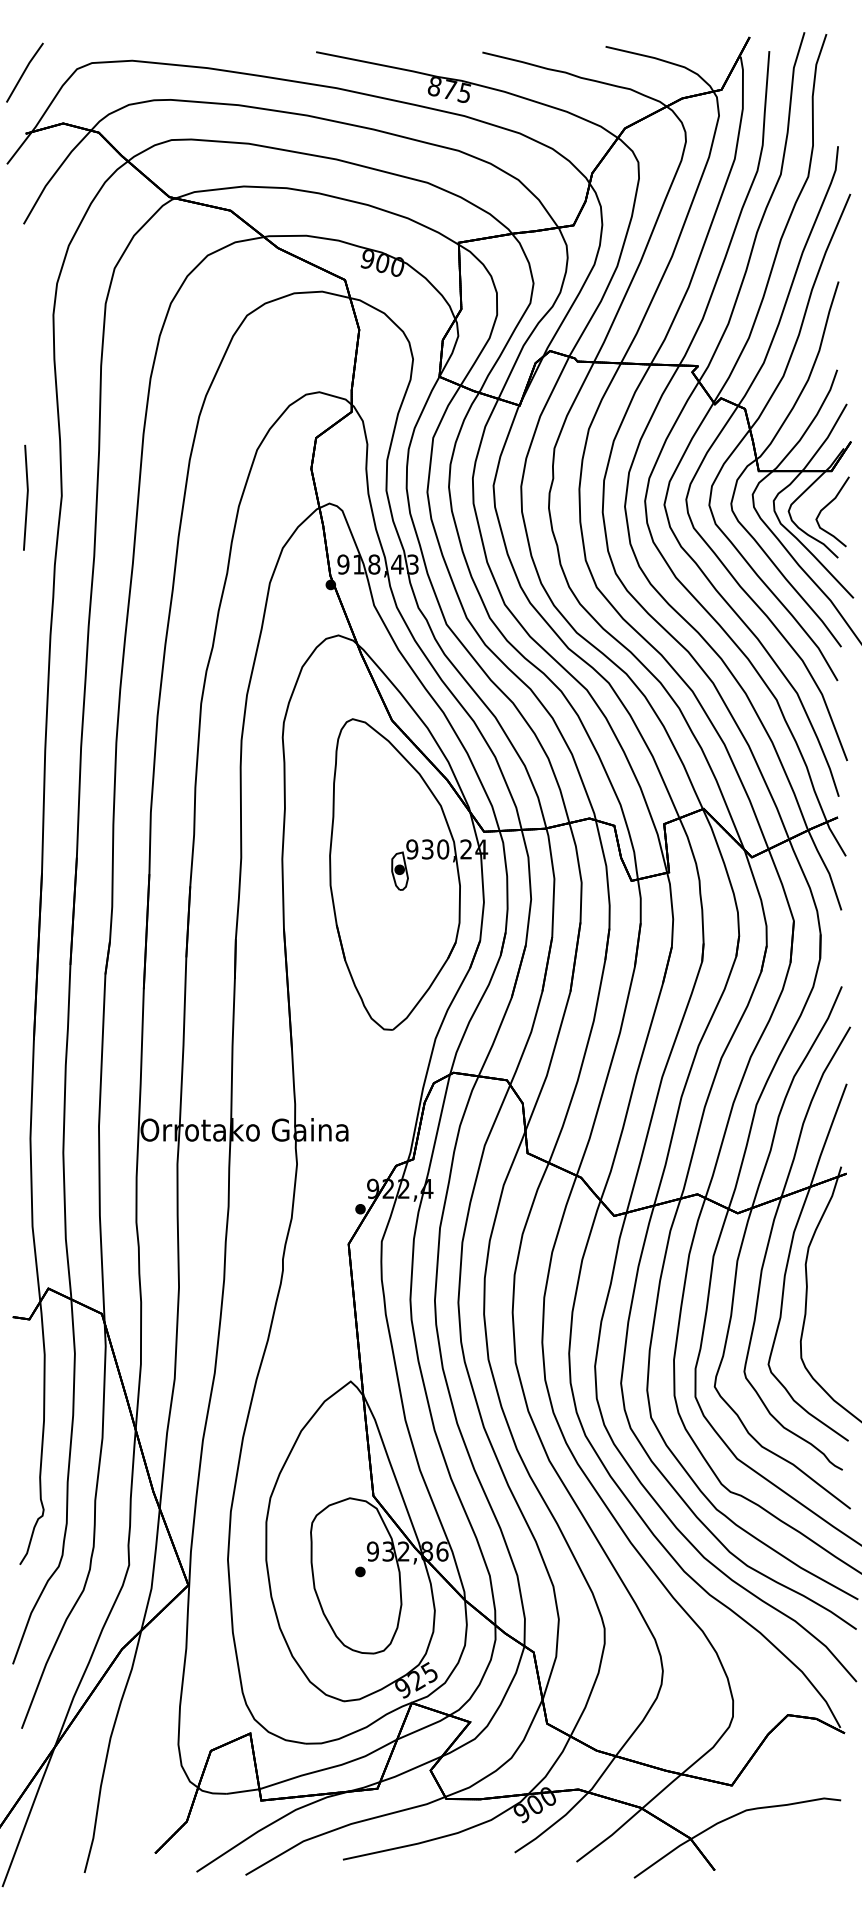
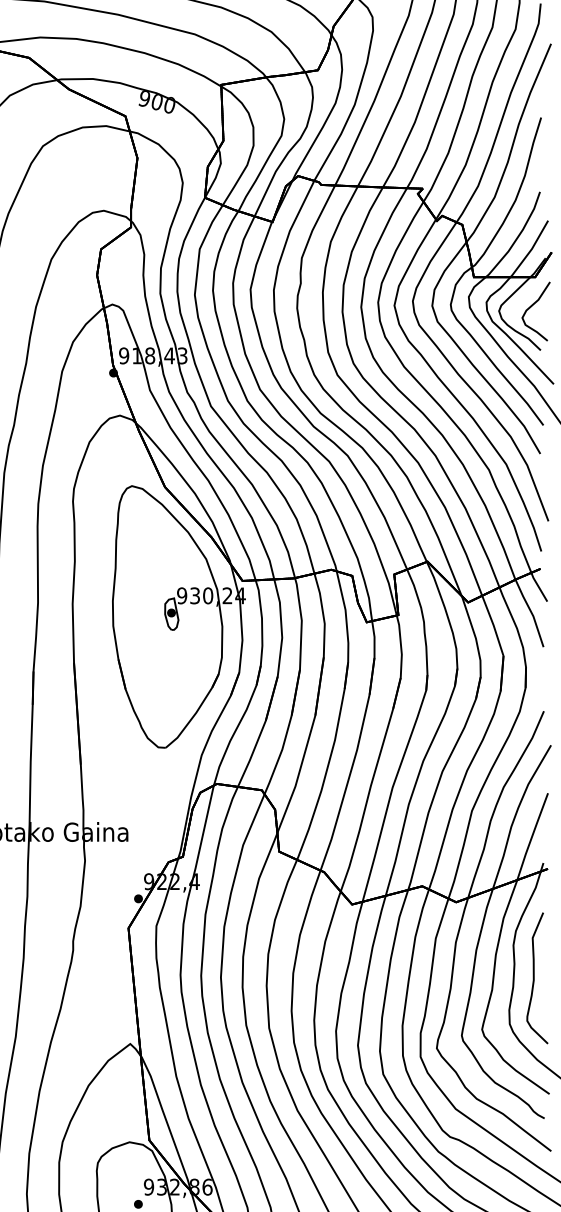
curve: (830, 1303) -> (534, 978), added

